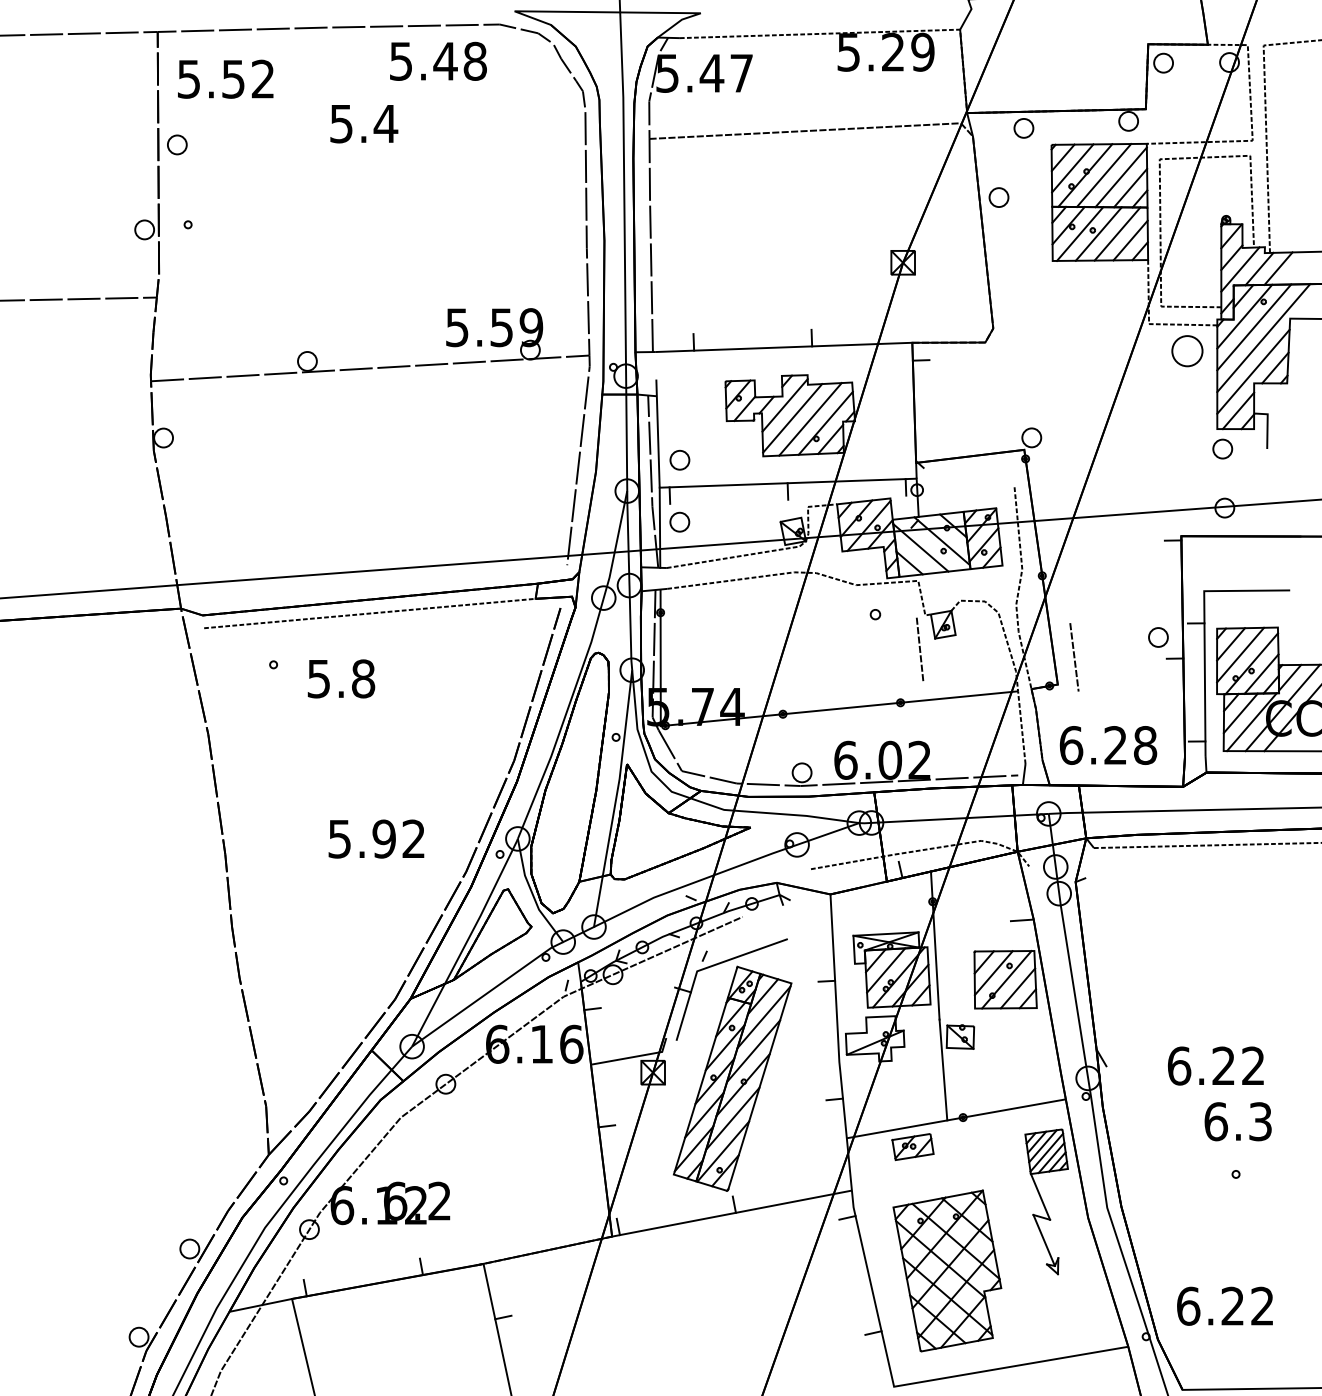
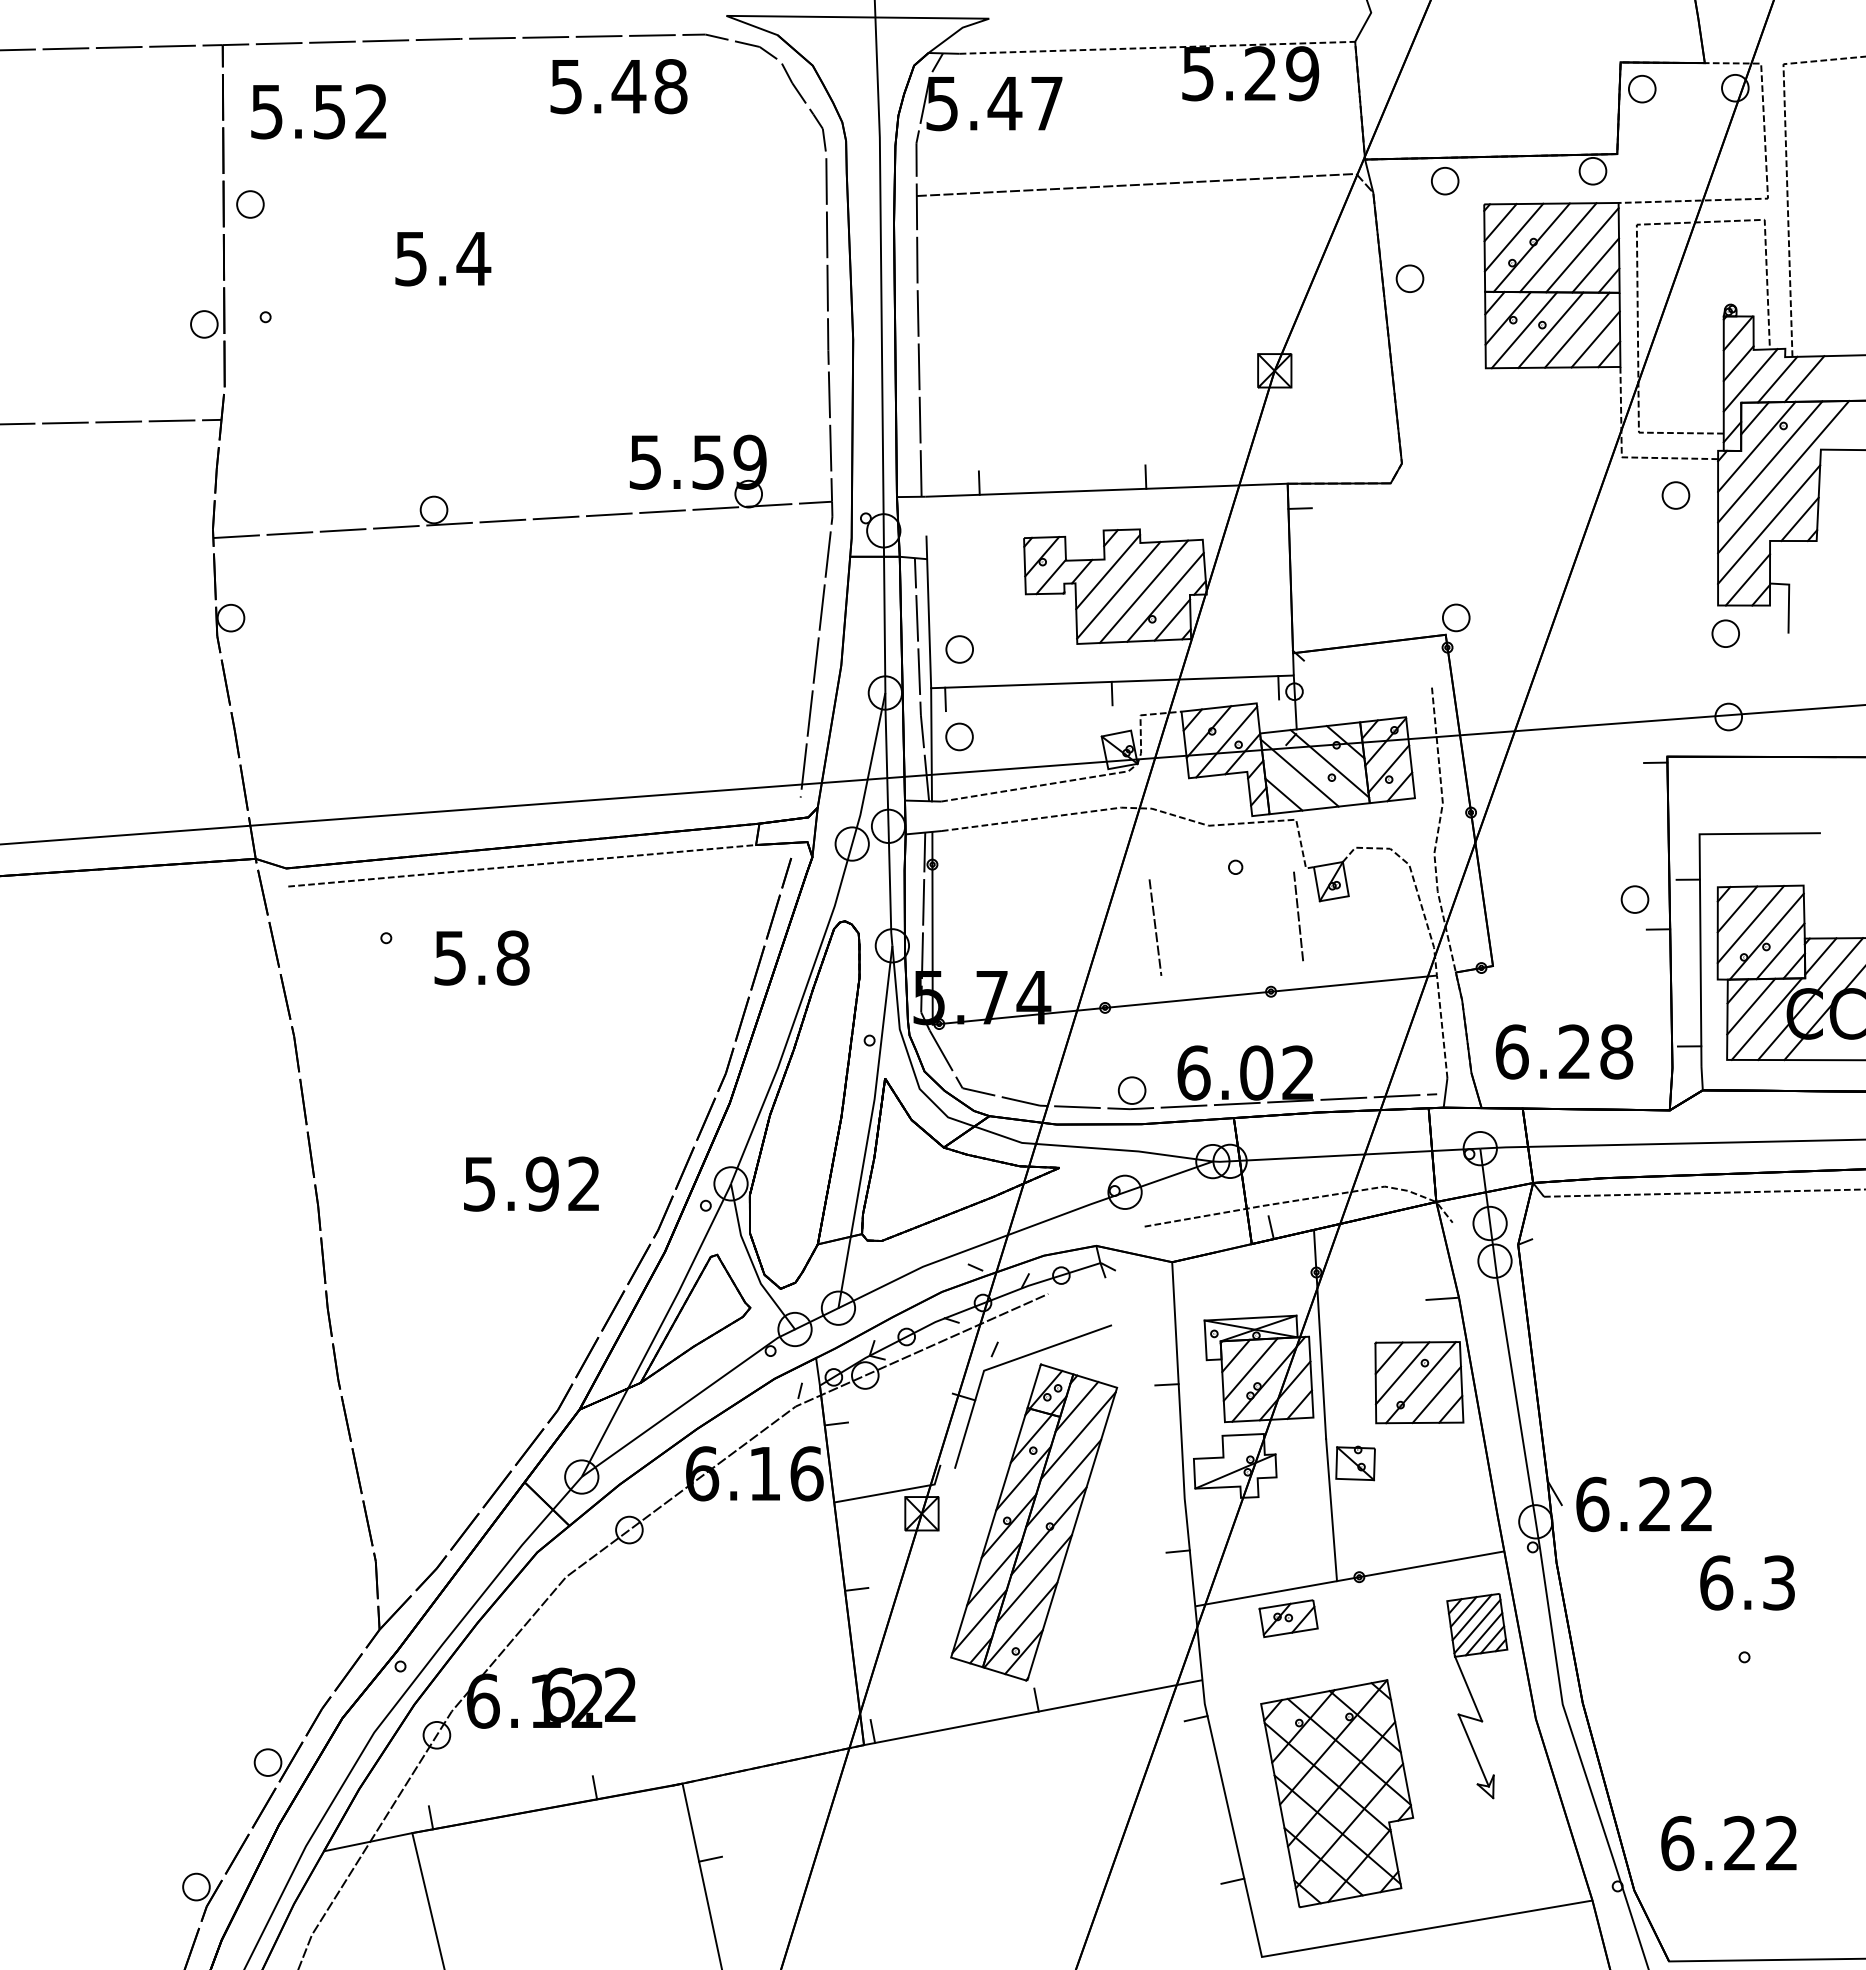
text: (364, 124) -> (443, 259), moved
part: (1187, 351) -> (1675, 495), size x0.62
line: (1074, 657) -> (1155, 927), moved
text: (1215, 1066) -> (1643, 1504), moved

